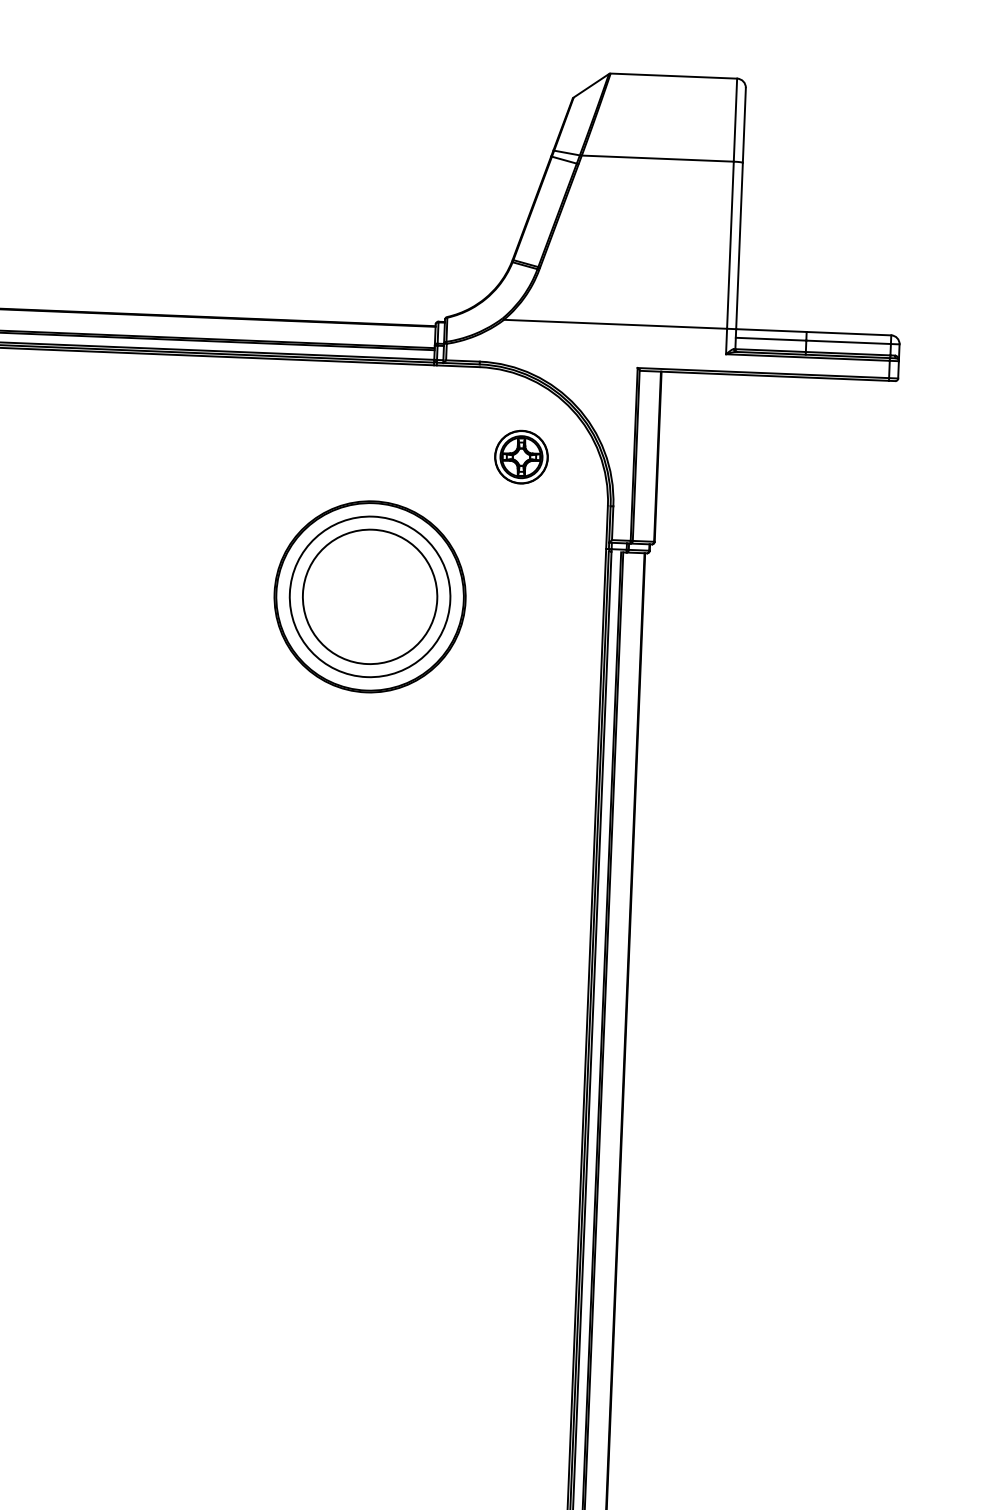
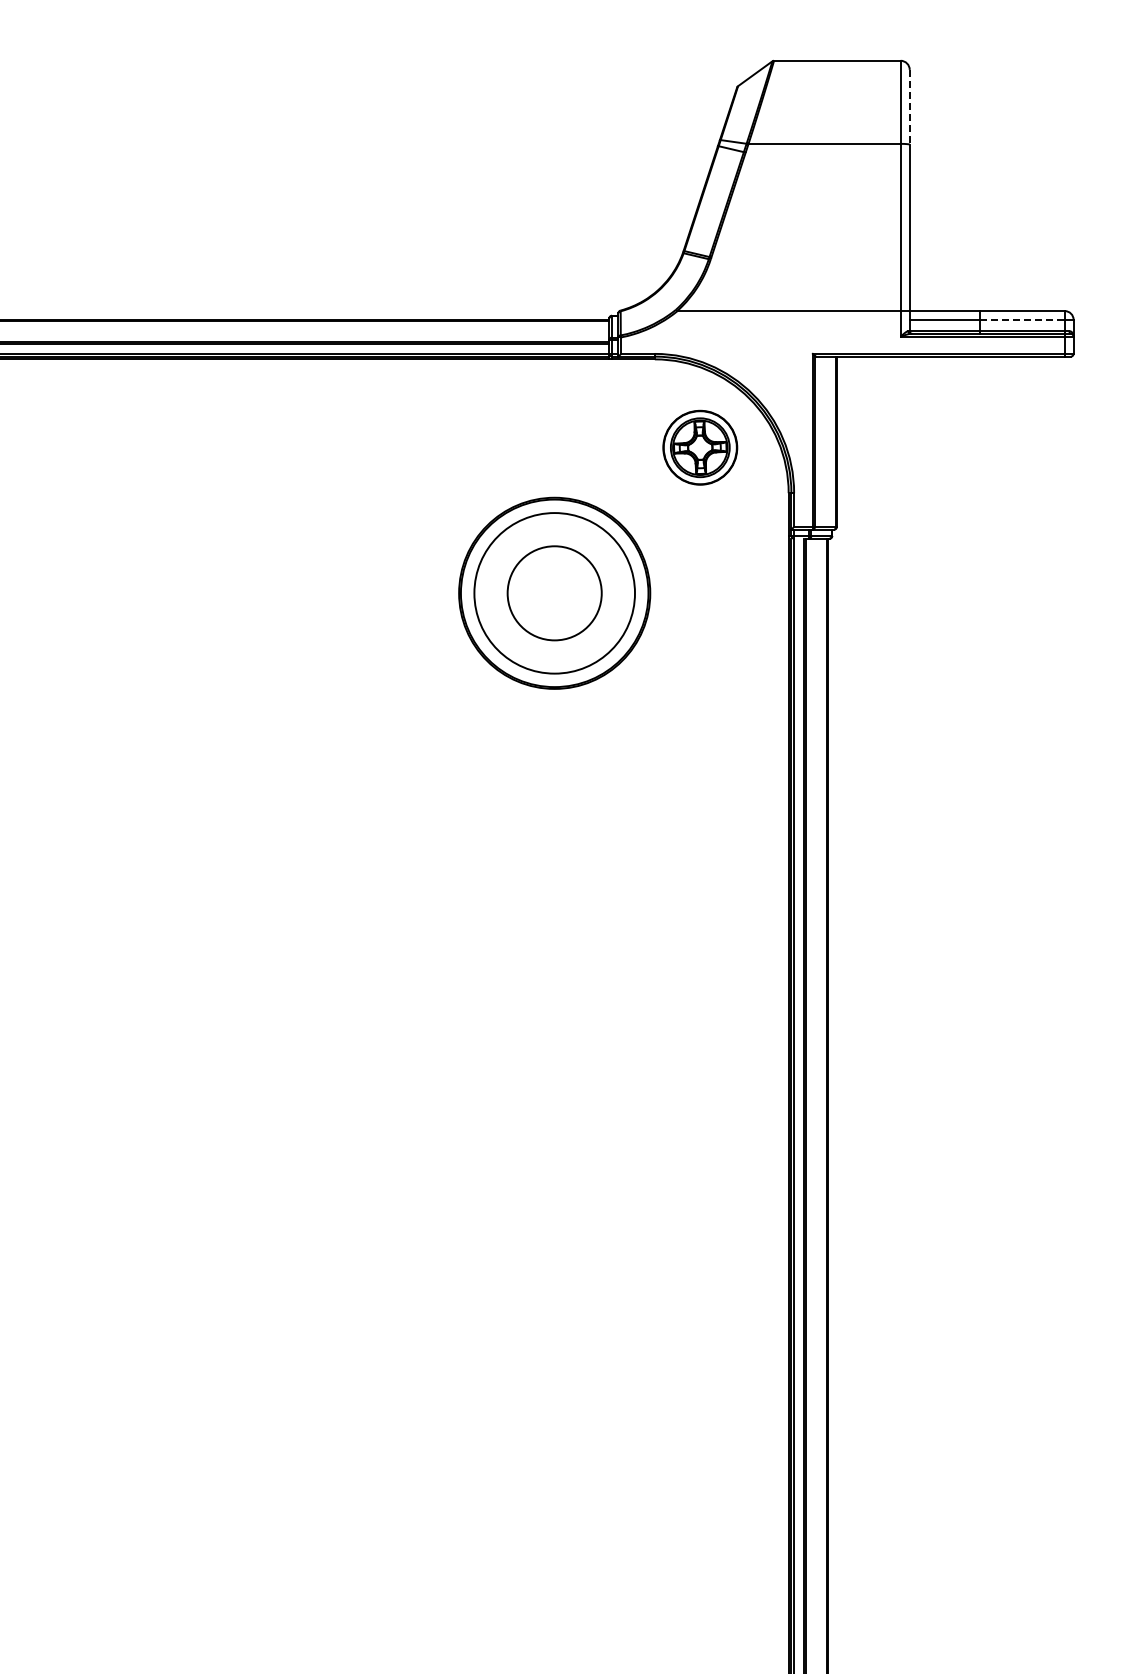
line: (744, 125) -> (909, 107), solid -> dashed
line: (849, 342) -> (1023, 319), solid -> dashed
part: (521, 457) -> (700, 447), size x1.4
circle: (369, 597) -> (554, 593), size x0.7

